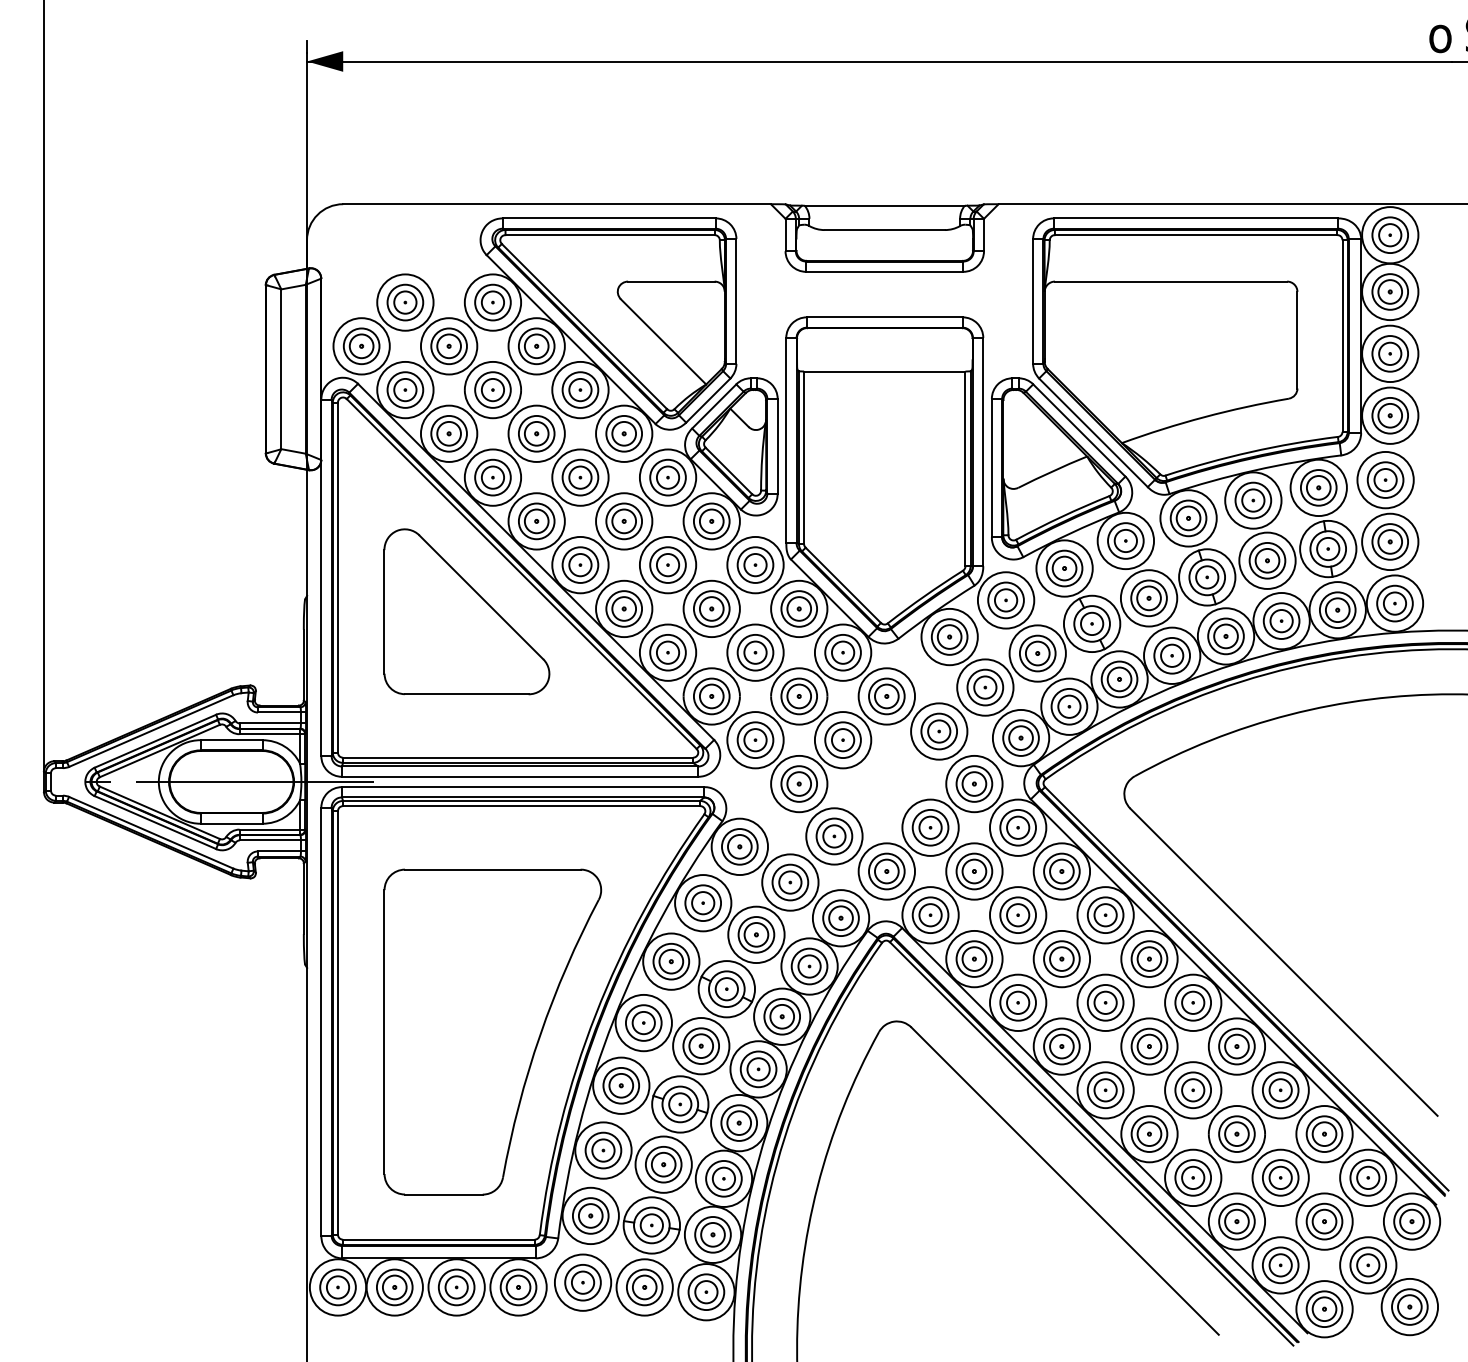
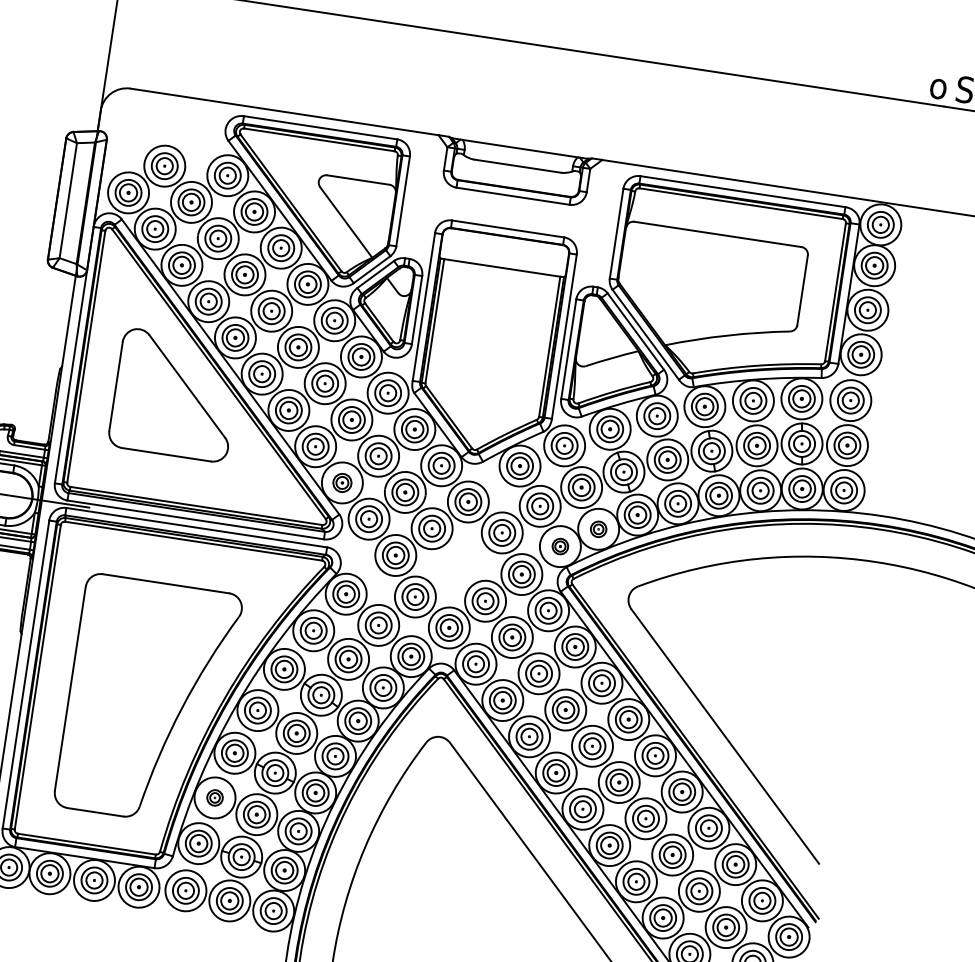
part: (711, 696) -> (342, 482), size x0.7
part: (1069, 706) -> (598, 529), size x0.6
part: (1020, 737) -> (560, 546), size x0.6
part: (603, 1150) -> (215, 797), size x0.6

